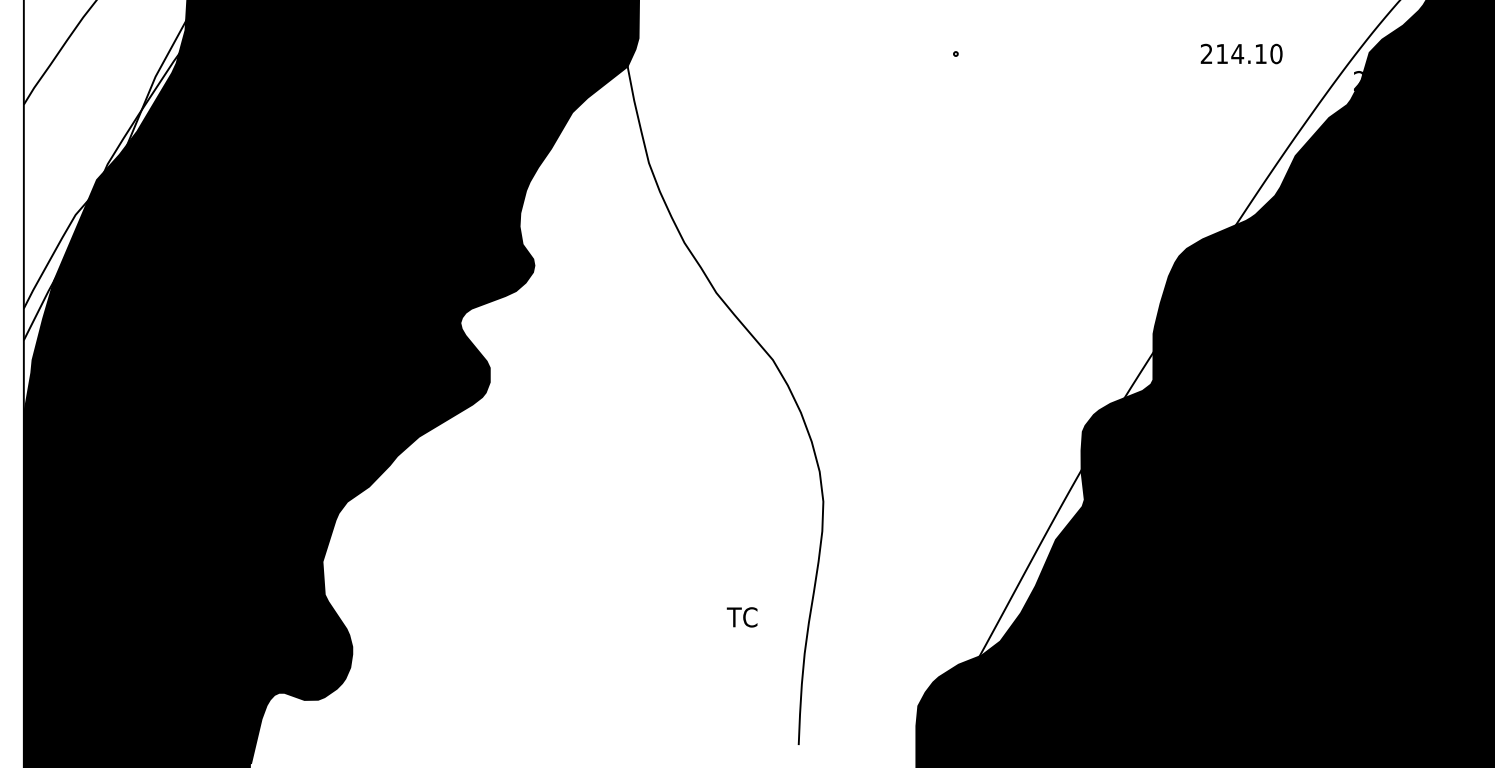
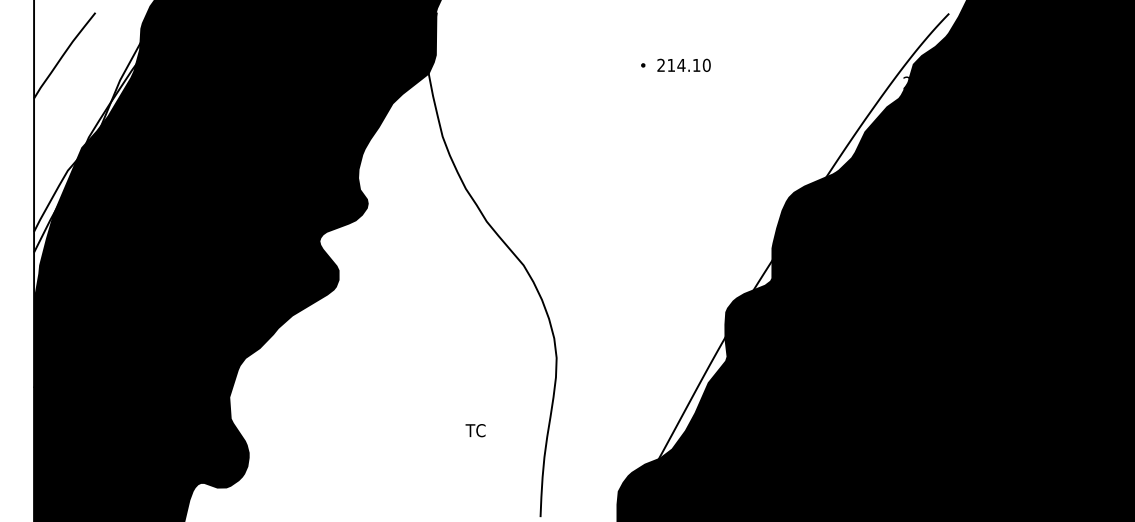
text: (1240, 52) -> (683, 64), moved
text: (742, 617) -> (475, 430), moved

